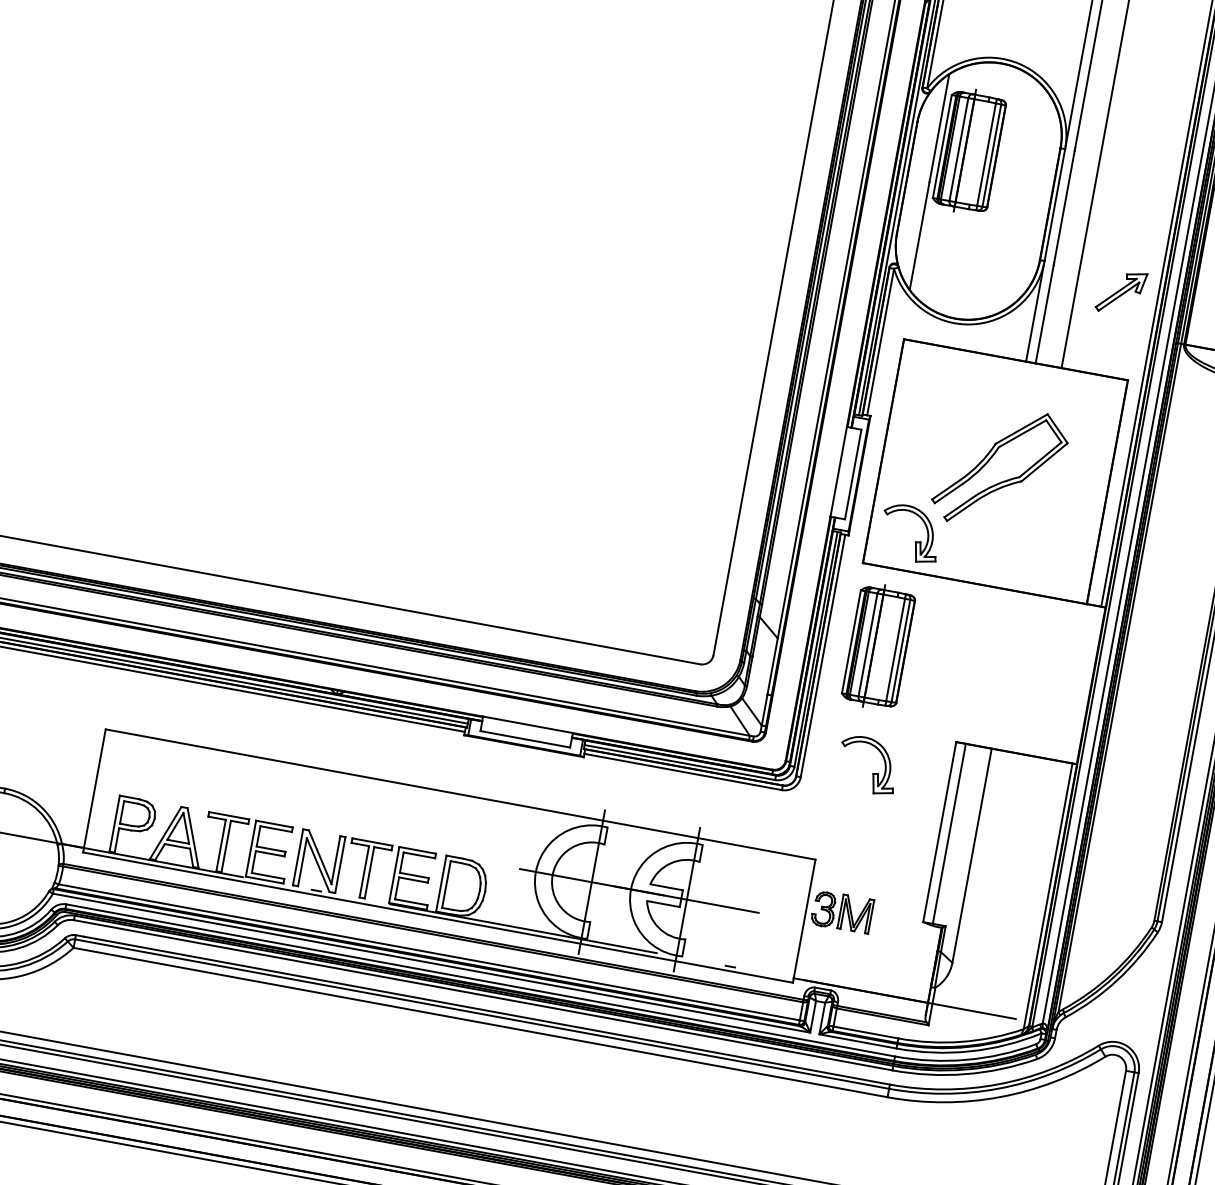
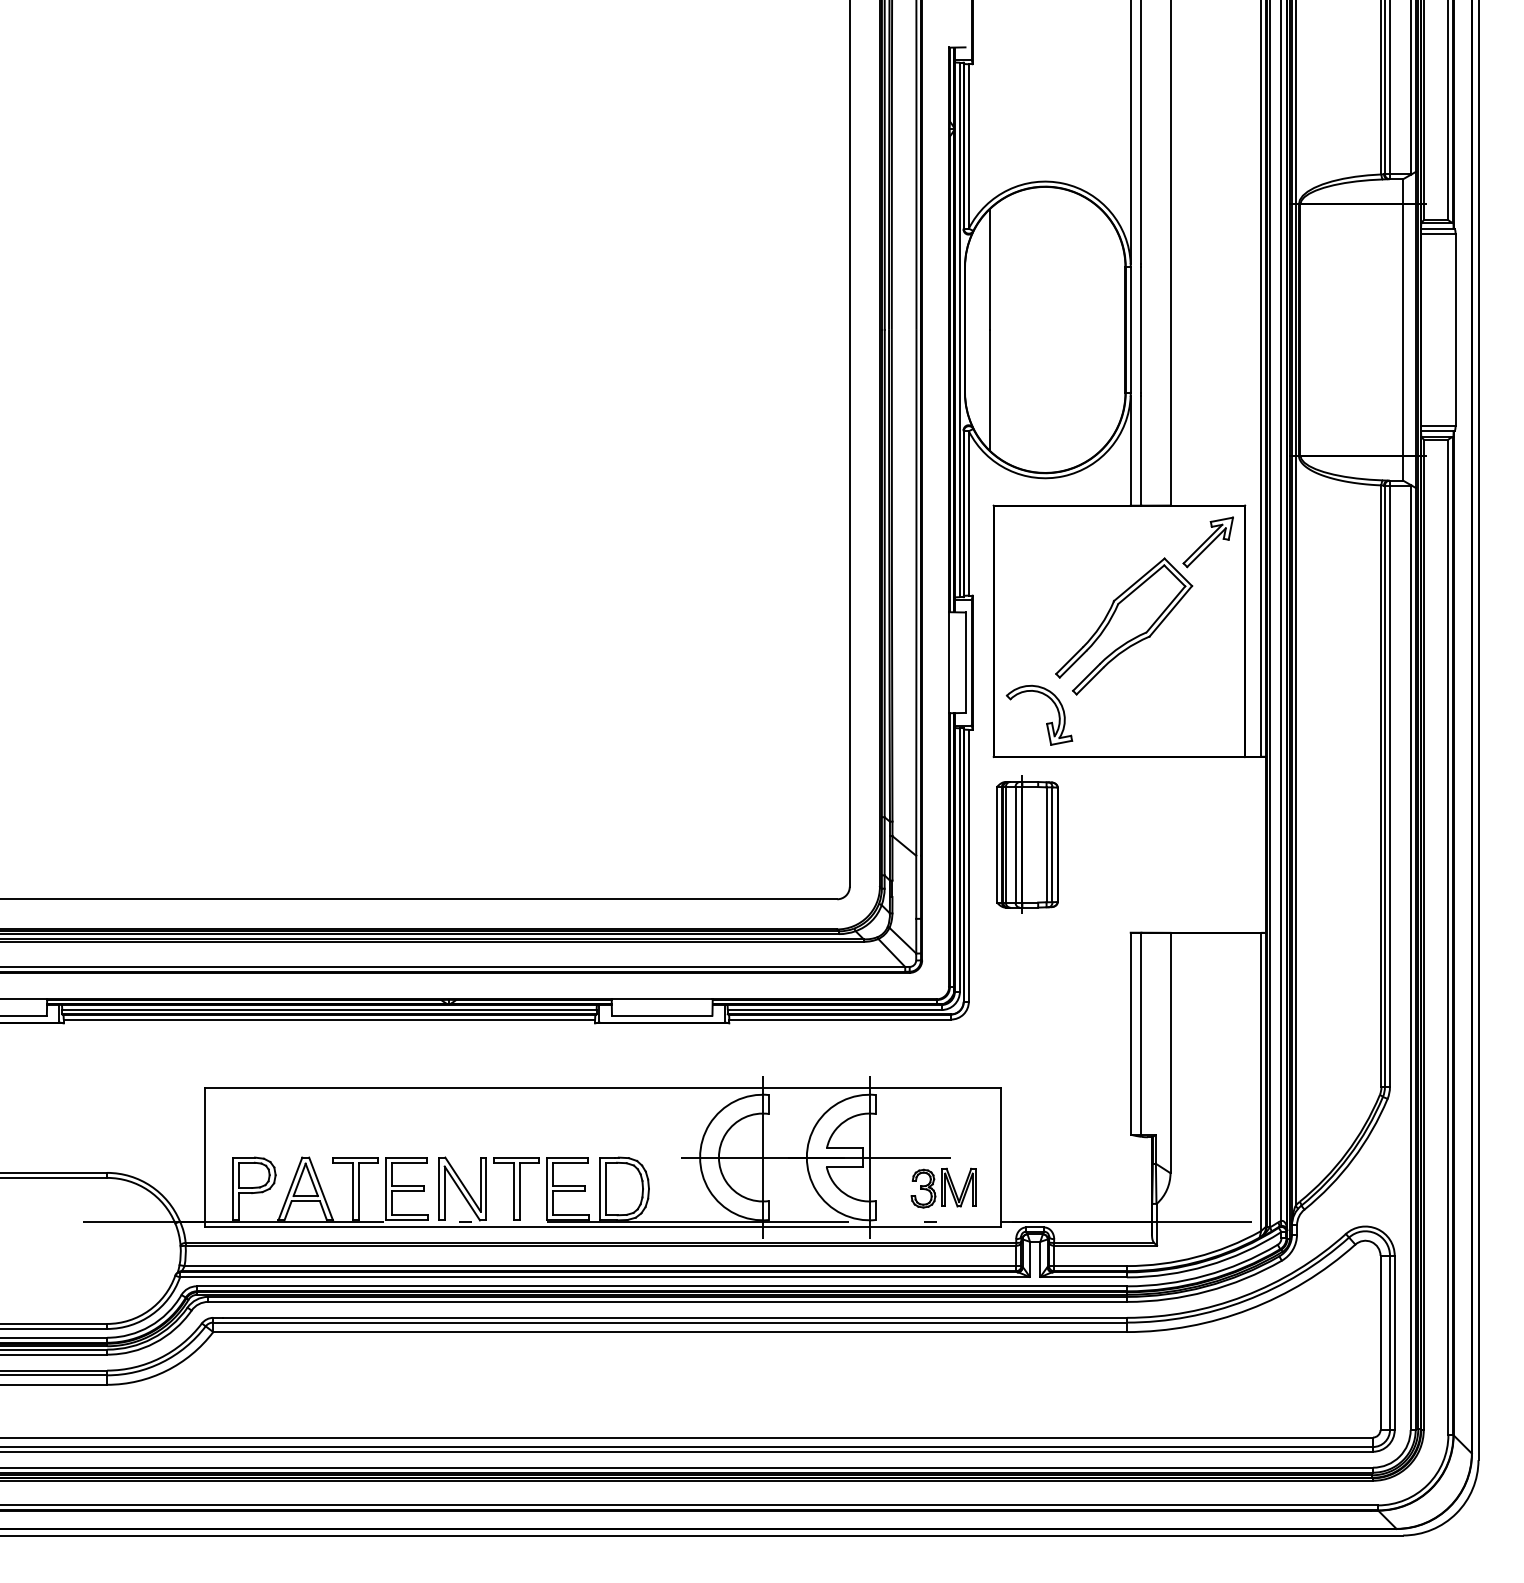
part: (969, 151) -> (1027, 288), removed
part: (1120, 292) -> (1207, 542), moved
part: (874, 772) -> (1047, 982), removed
part: (842, 911) -> (943, 1187), moved

